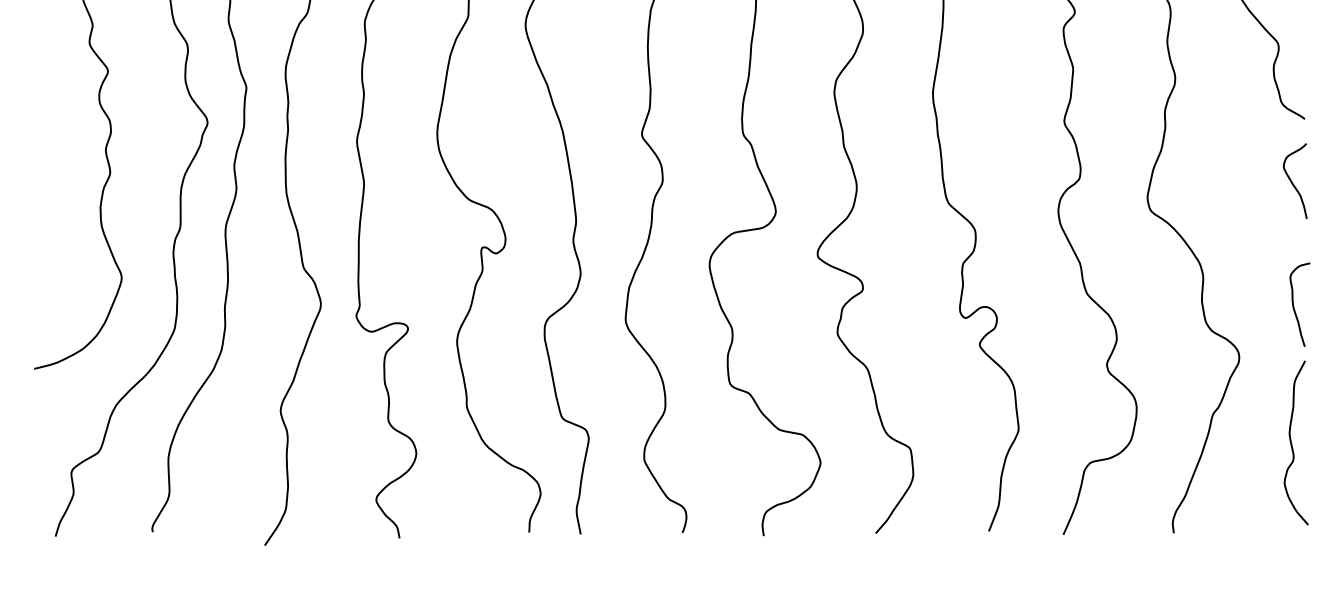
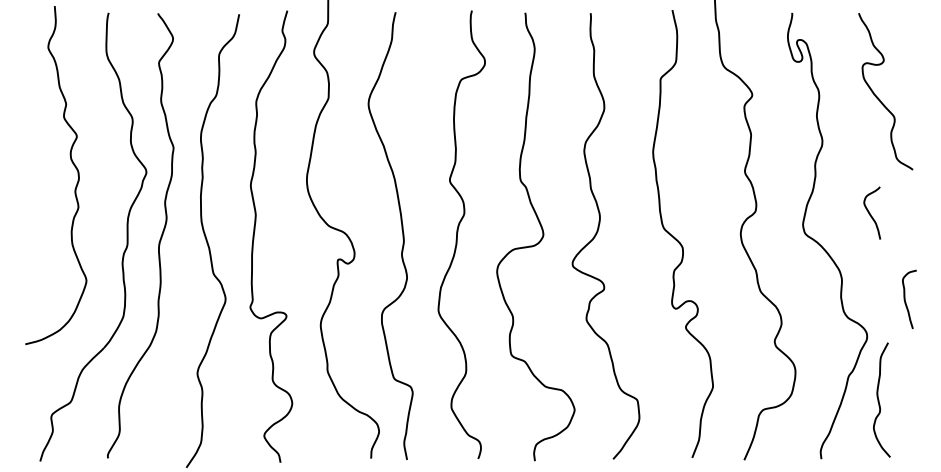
curve: (1292, 181) -> (870, 213), moved
curve: (1292, 442) -> (879, 399), moved

